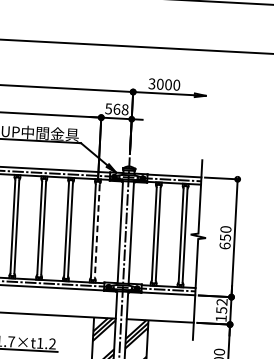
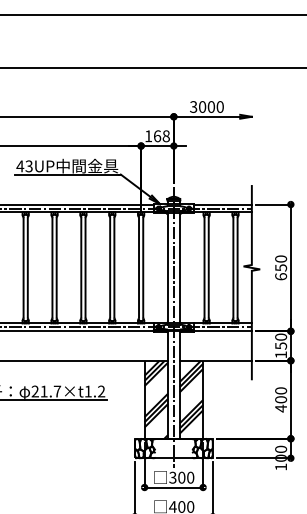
text: (108, 109) -> (148, 136), 568 -> 168
line: (97, 230) -> (143, 267), dashed -> solid
text: (222, 301) -> (281, 336), 152 -> 150

